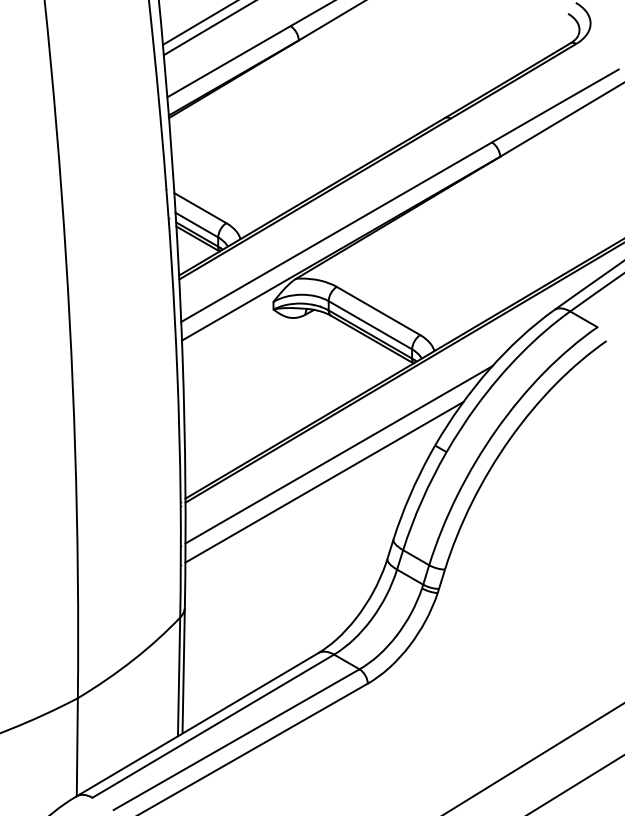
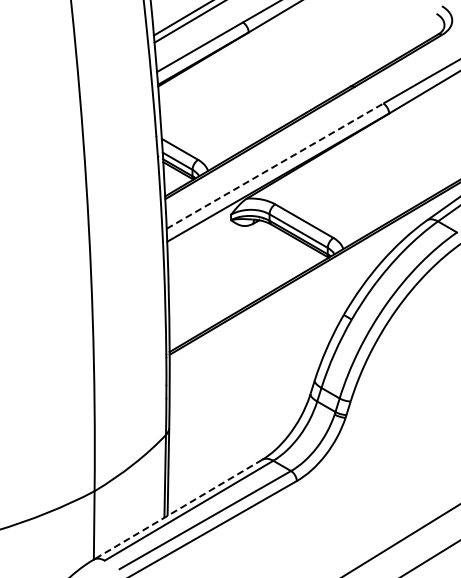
line: (337, 231) -> (275, 165), solid -> dashed
line: (338, 454) -> (276, 321), removed
line: (324, 482) -> (266, 340), removed
line: (198, 724) -> (178, 509), solid -> dashed

